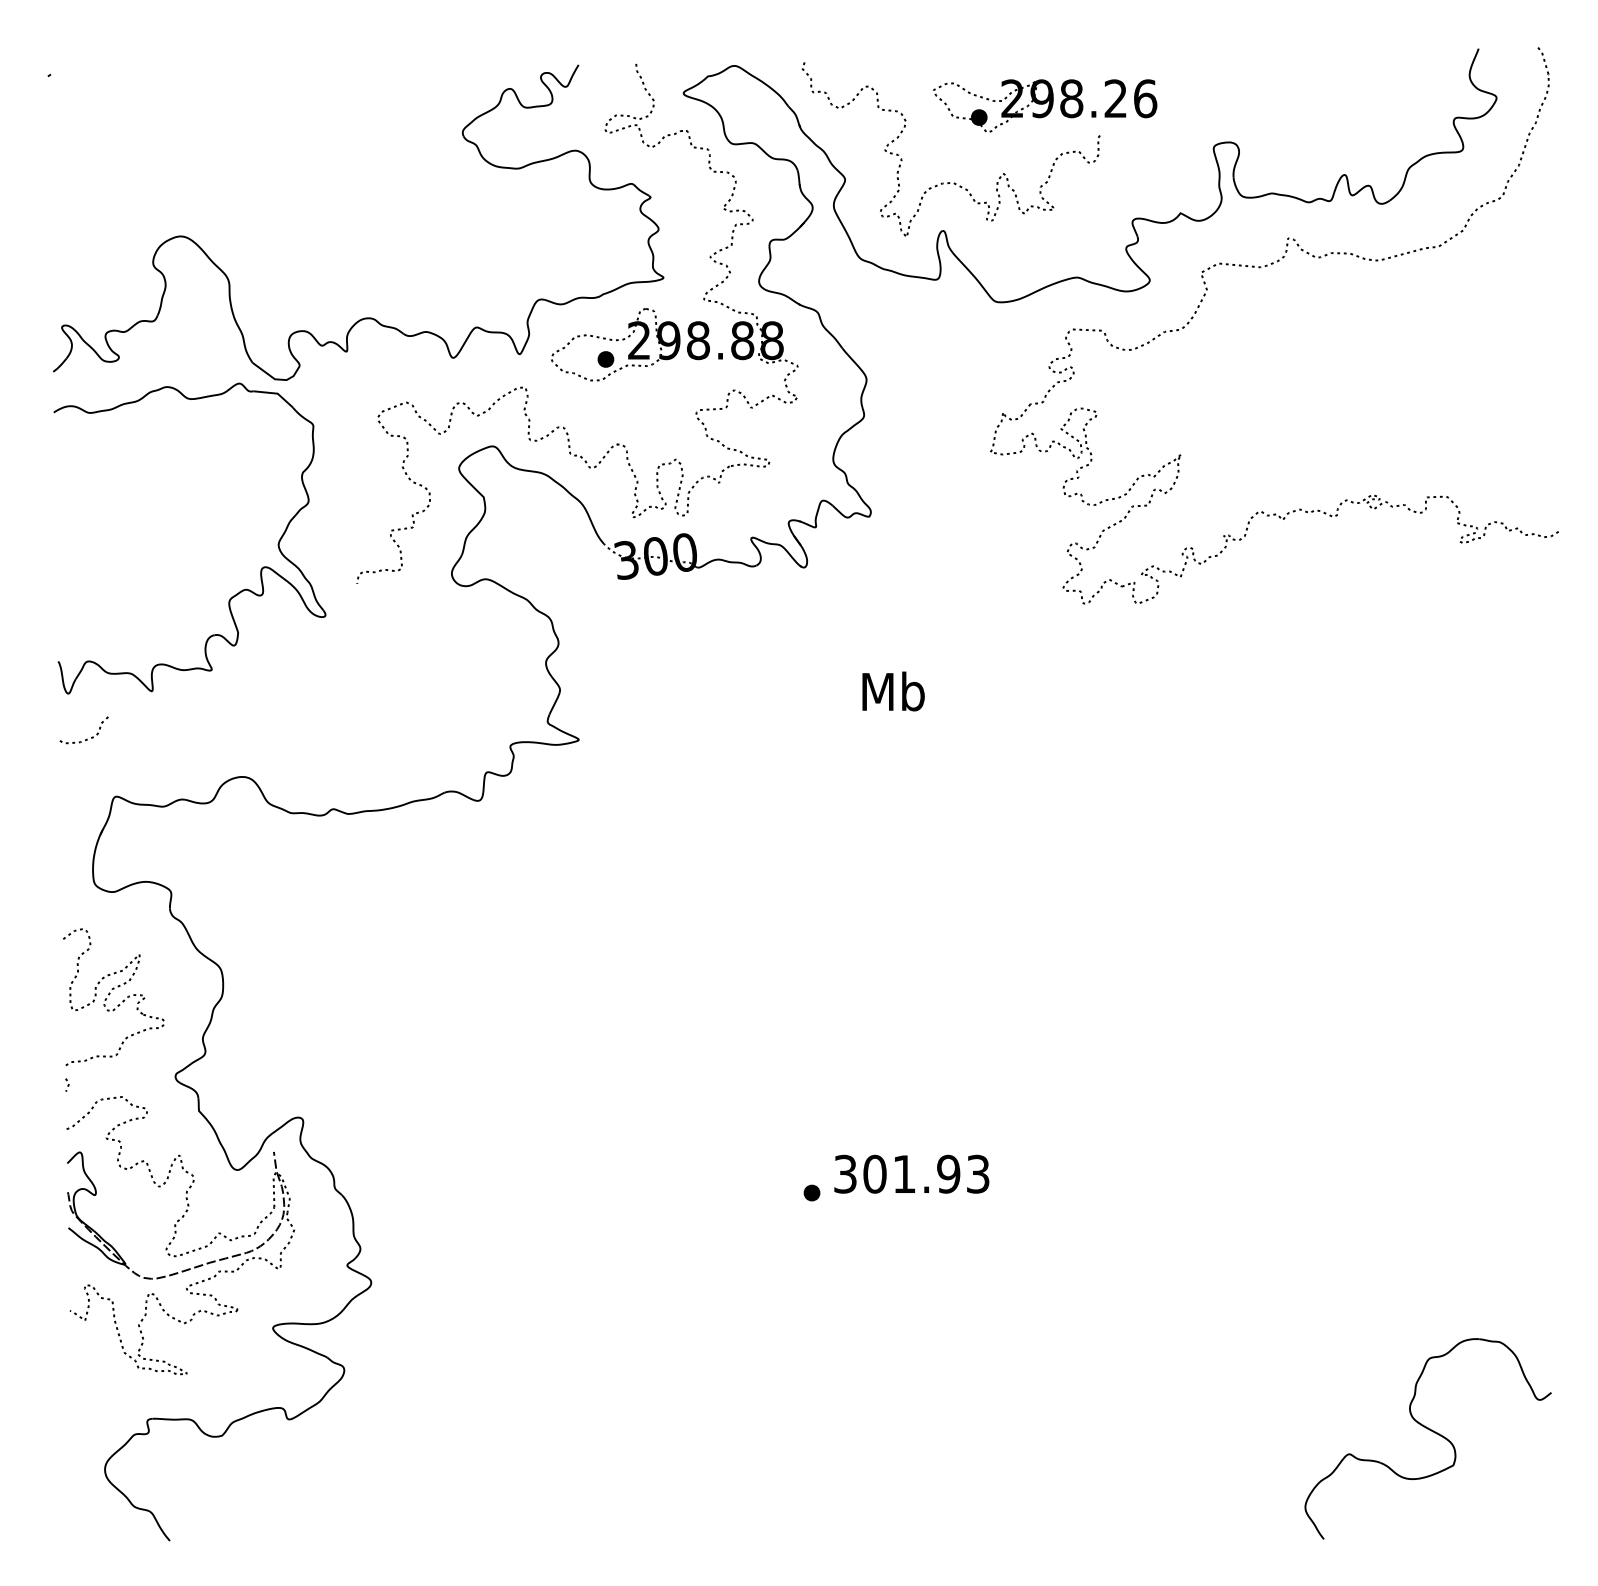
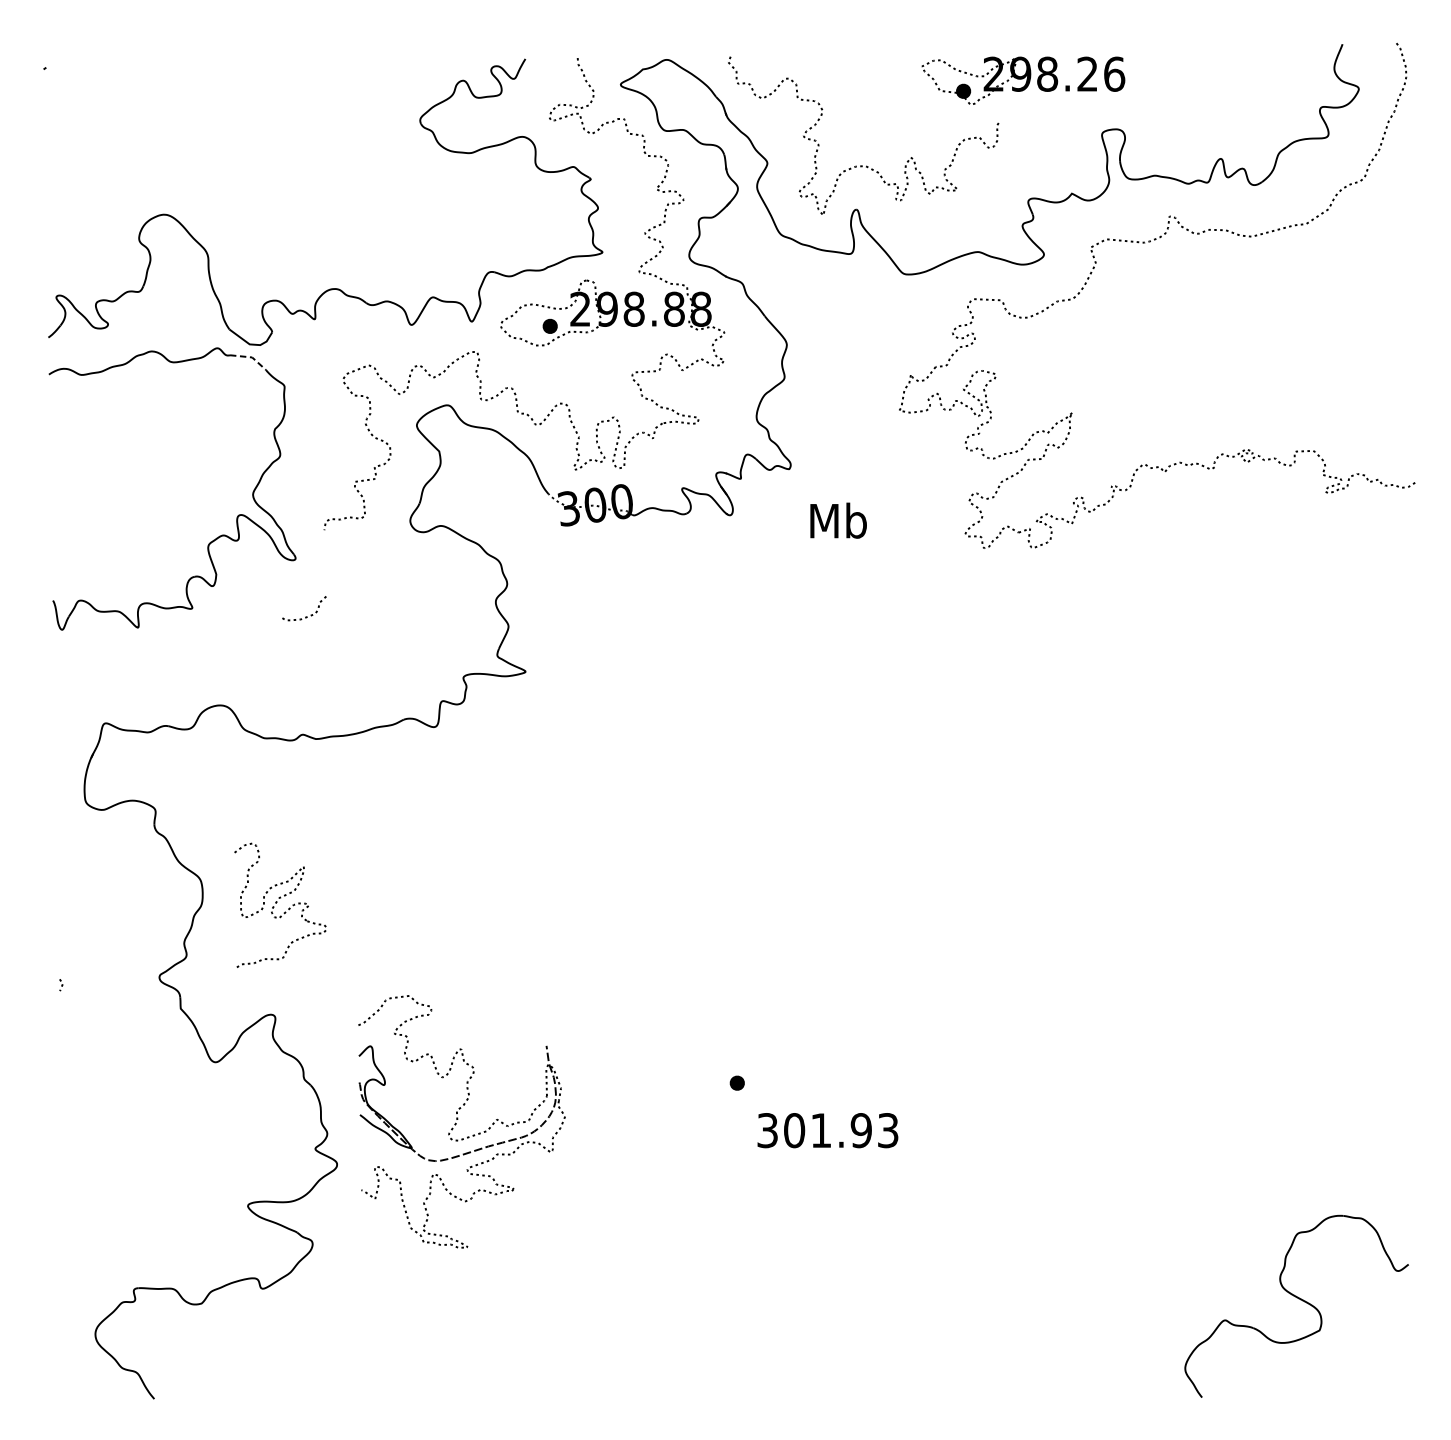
part: (1044, 105) -> (1022, 80), moved
line: (276, 393) -> (251, 357), solid -> dashed
text: (893, 691) -> (838, 520), moved
curve: (86, 738) -> (306, 616), moved
part: (113, 997) -> (280, 905), moved
text: (911, 1173) -> (827, 1129), moved
part: (180, 1235) -> (461, 1121), moved

